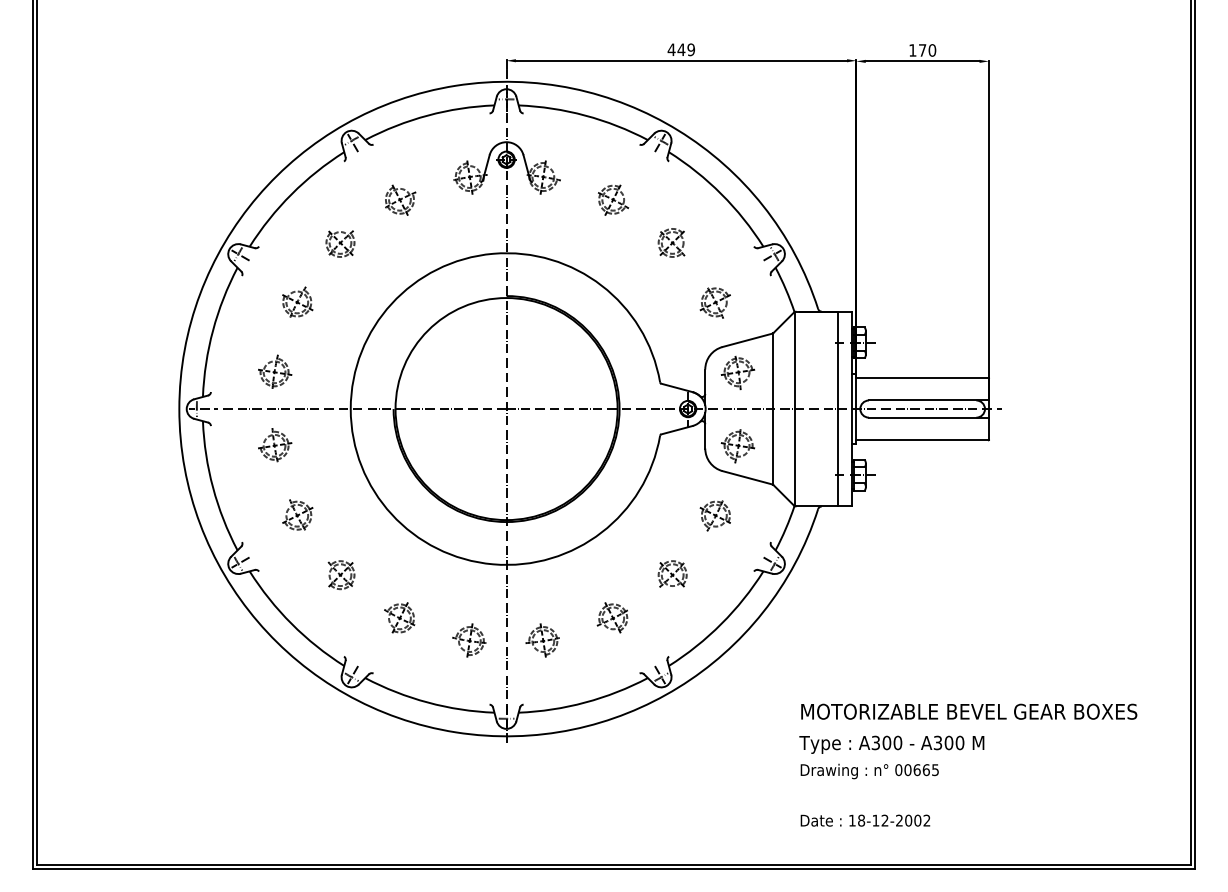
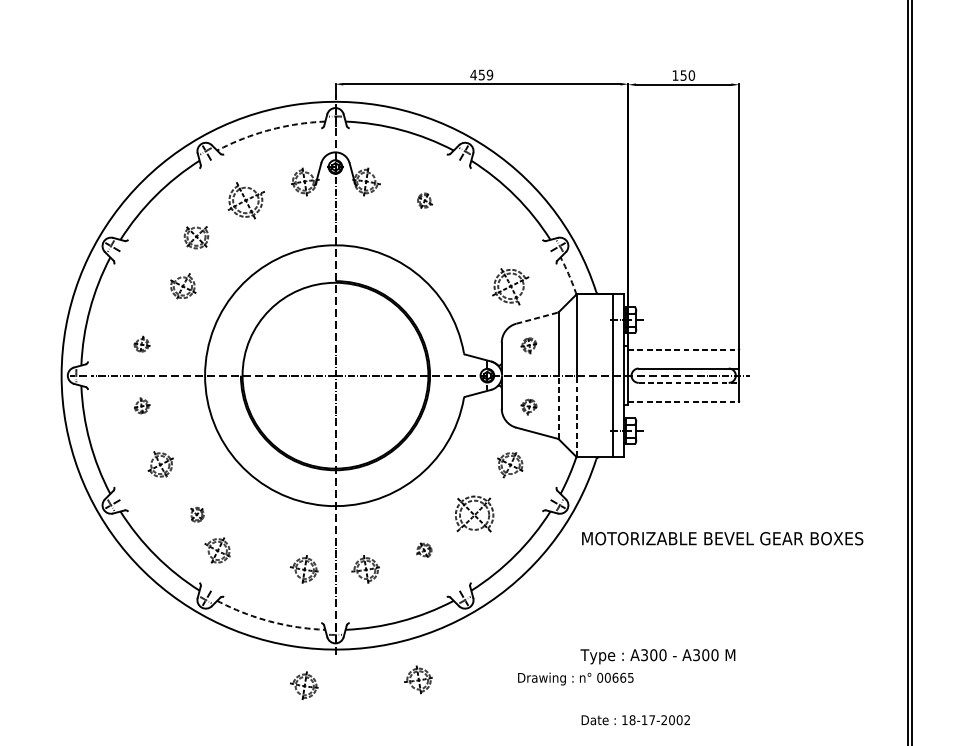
text: (681, 49) -> (481, 74), 449 -> 459
text: (922, 50) -> (683, 75), 170 -> 150
arc: (427, 115) -> (269, 130), solid -> dashed
part: (400, 199) -> (246, 200), size x1.4
part: (613, 199) -> (424, 200), size x0.6
part: (671, 242) -> (473, 236), removed
arc: (785, 289) -> (568, 275), solid -> dashed
part: (297, 301) -> (183, 285), moved
part: (714, 302) -> (509, 286), size x1.4
line: (747, 340) -> (537, 318), solid -> dashed
part: (275, 371) -> (142, 344), size x0.6
part: (737, 373) -> (528, 345), size x0.6
line: (923, 377) -> (684, 349), solid -> dashed
line: (928, 417) -> (688, 382), solid -> dashed
line: (923, 440) -> (684, 402), solid -> dashed
part: (275, 445) -> (142, 406), size x0.6
part: (737, 446) -> (528, 407), size x0.6
line: (773, 446) -> (558, 407), solid -> dashed
line: (794, 457) -> (576, 416), solid -> dashed
part: (672, 573) -> (474, 513), size x1.6
part: (341, 575) -> (197, 515), size x0.6
part: (399, 617) -> (217, 550), moved
part: (612, 617) -> (424, 550), size x0.6
arc: (427, 702) -> (269, 621), solid -> dashed
text: (969, 711) -> (722, 538), moved
text: (869, 771) -> (575, 679), moved
part: (605, 772) -> (418, 679), added
part: (469, 779) -> (304, 685), added
text: (884, 820) -> (651, 720), 18-12-2002 -> 18-17-2002

